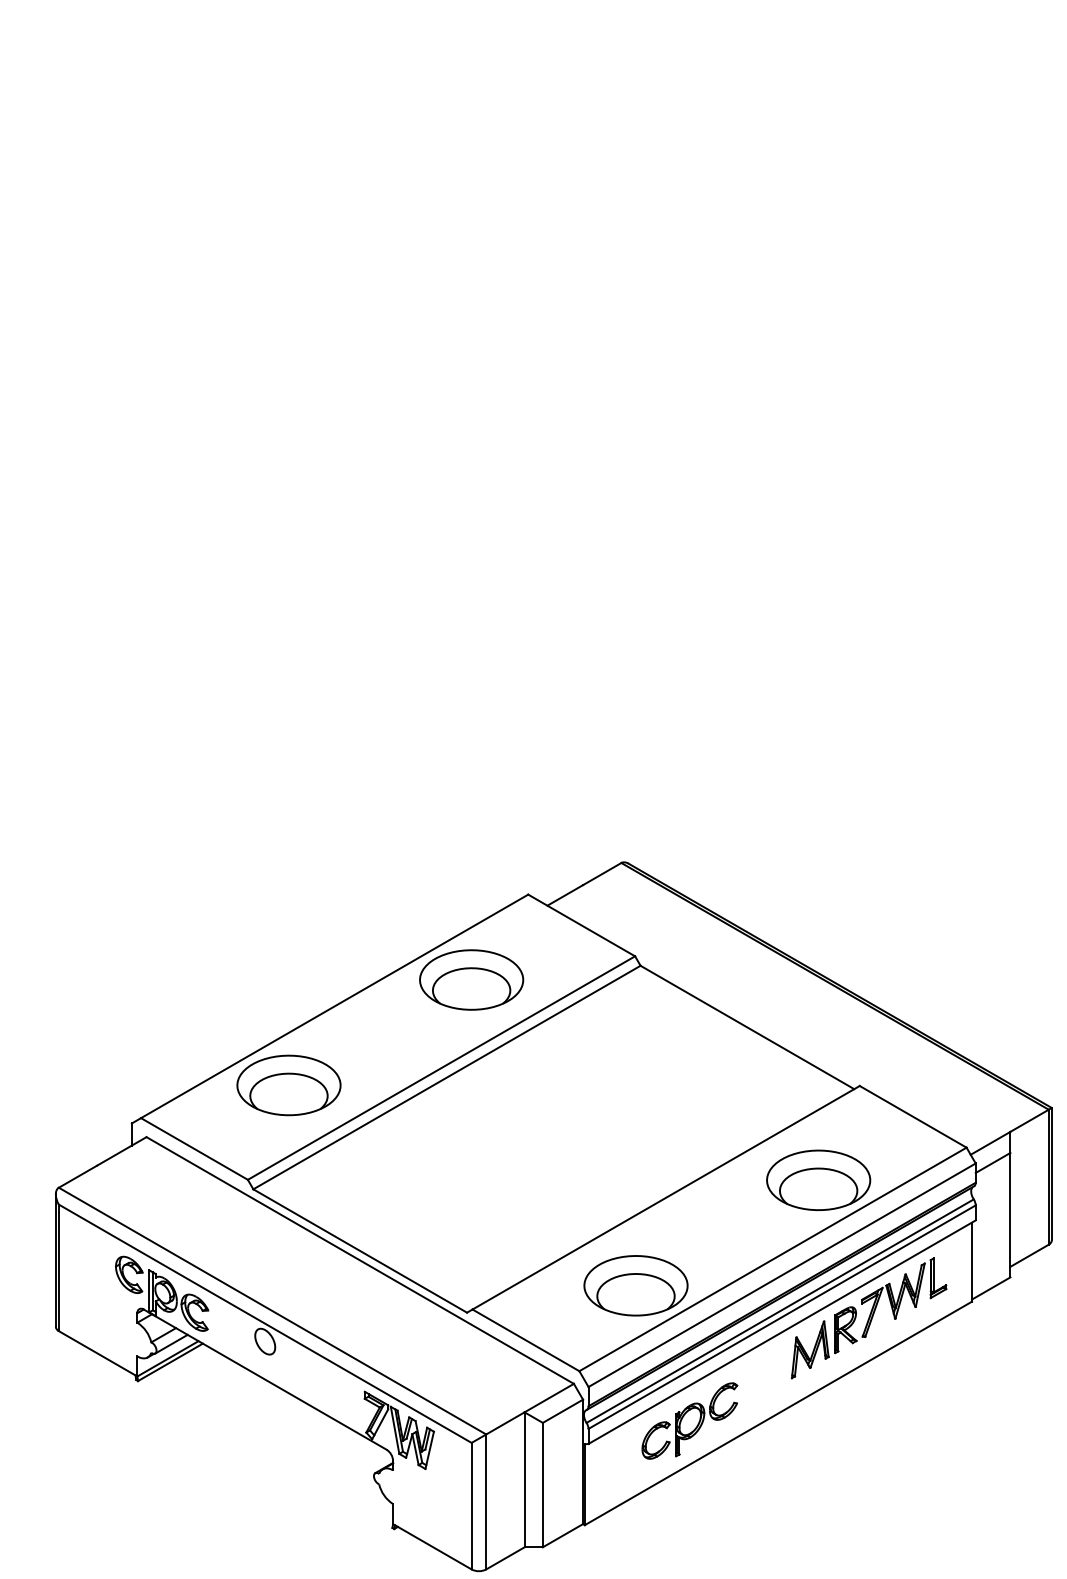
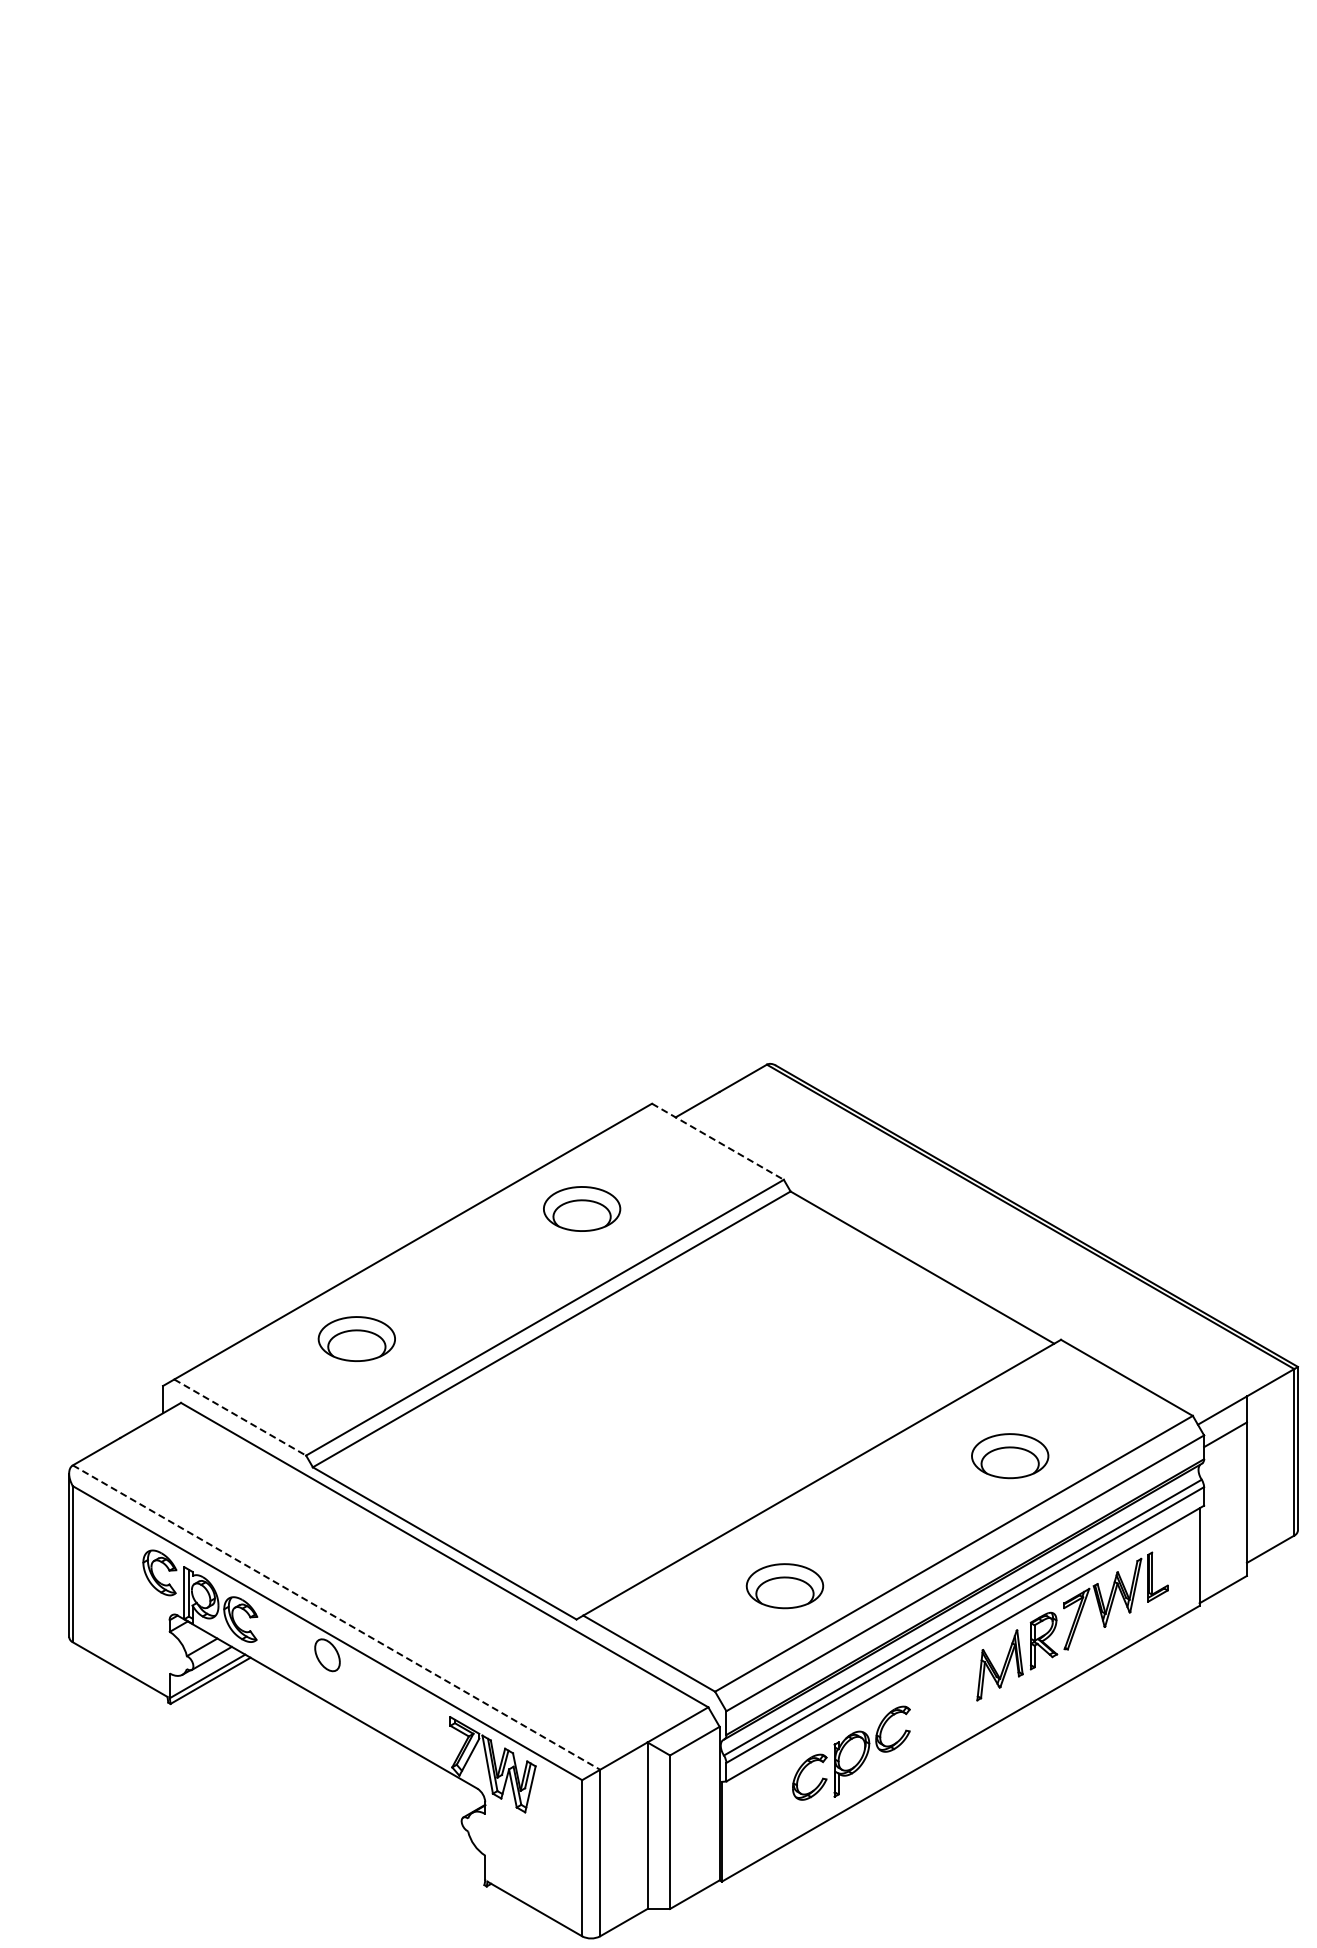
line: (582, 926) -> (718, 1142), solid -> dashed
part: (471, 979) -> (581, 1208), size x0.6
part: (288, 1084) -> (356, 1338), size x0.6
line: (194, 1148) -> (240, 1417), solid -> dashed
part: (817, 1179) -> (1009, 1455), size x0.6
part: (635, 1285) -> (784, 1585), size x0.6
line: (272, 1311) -> (336, 1617), solid -> dashed

